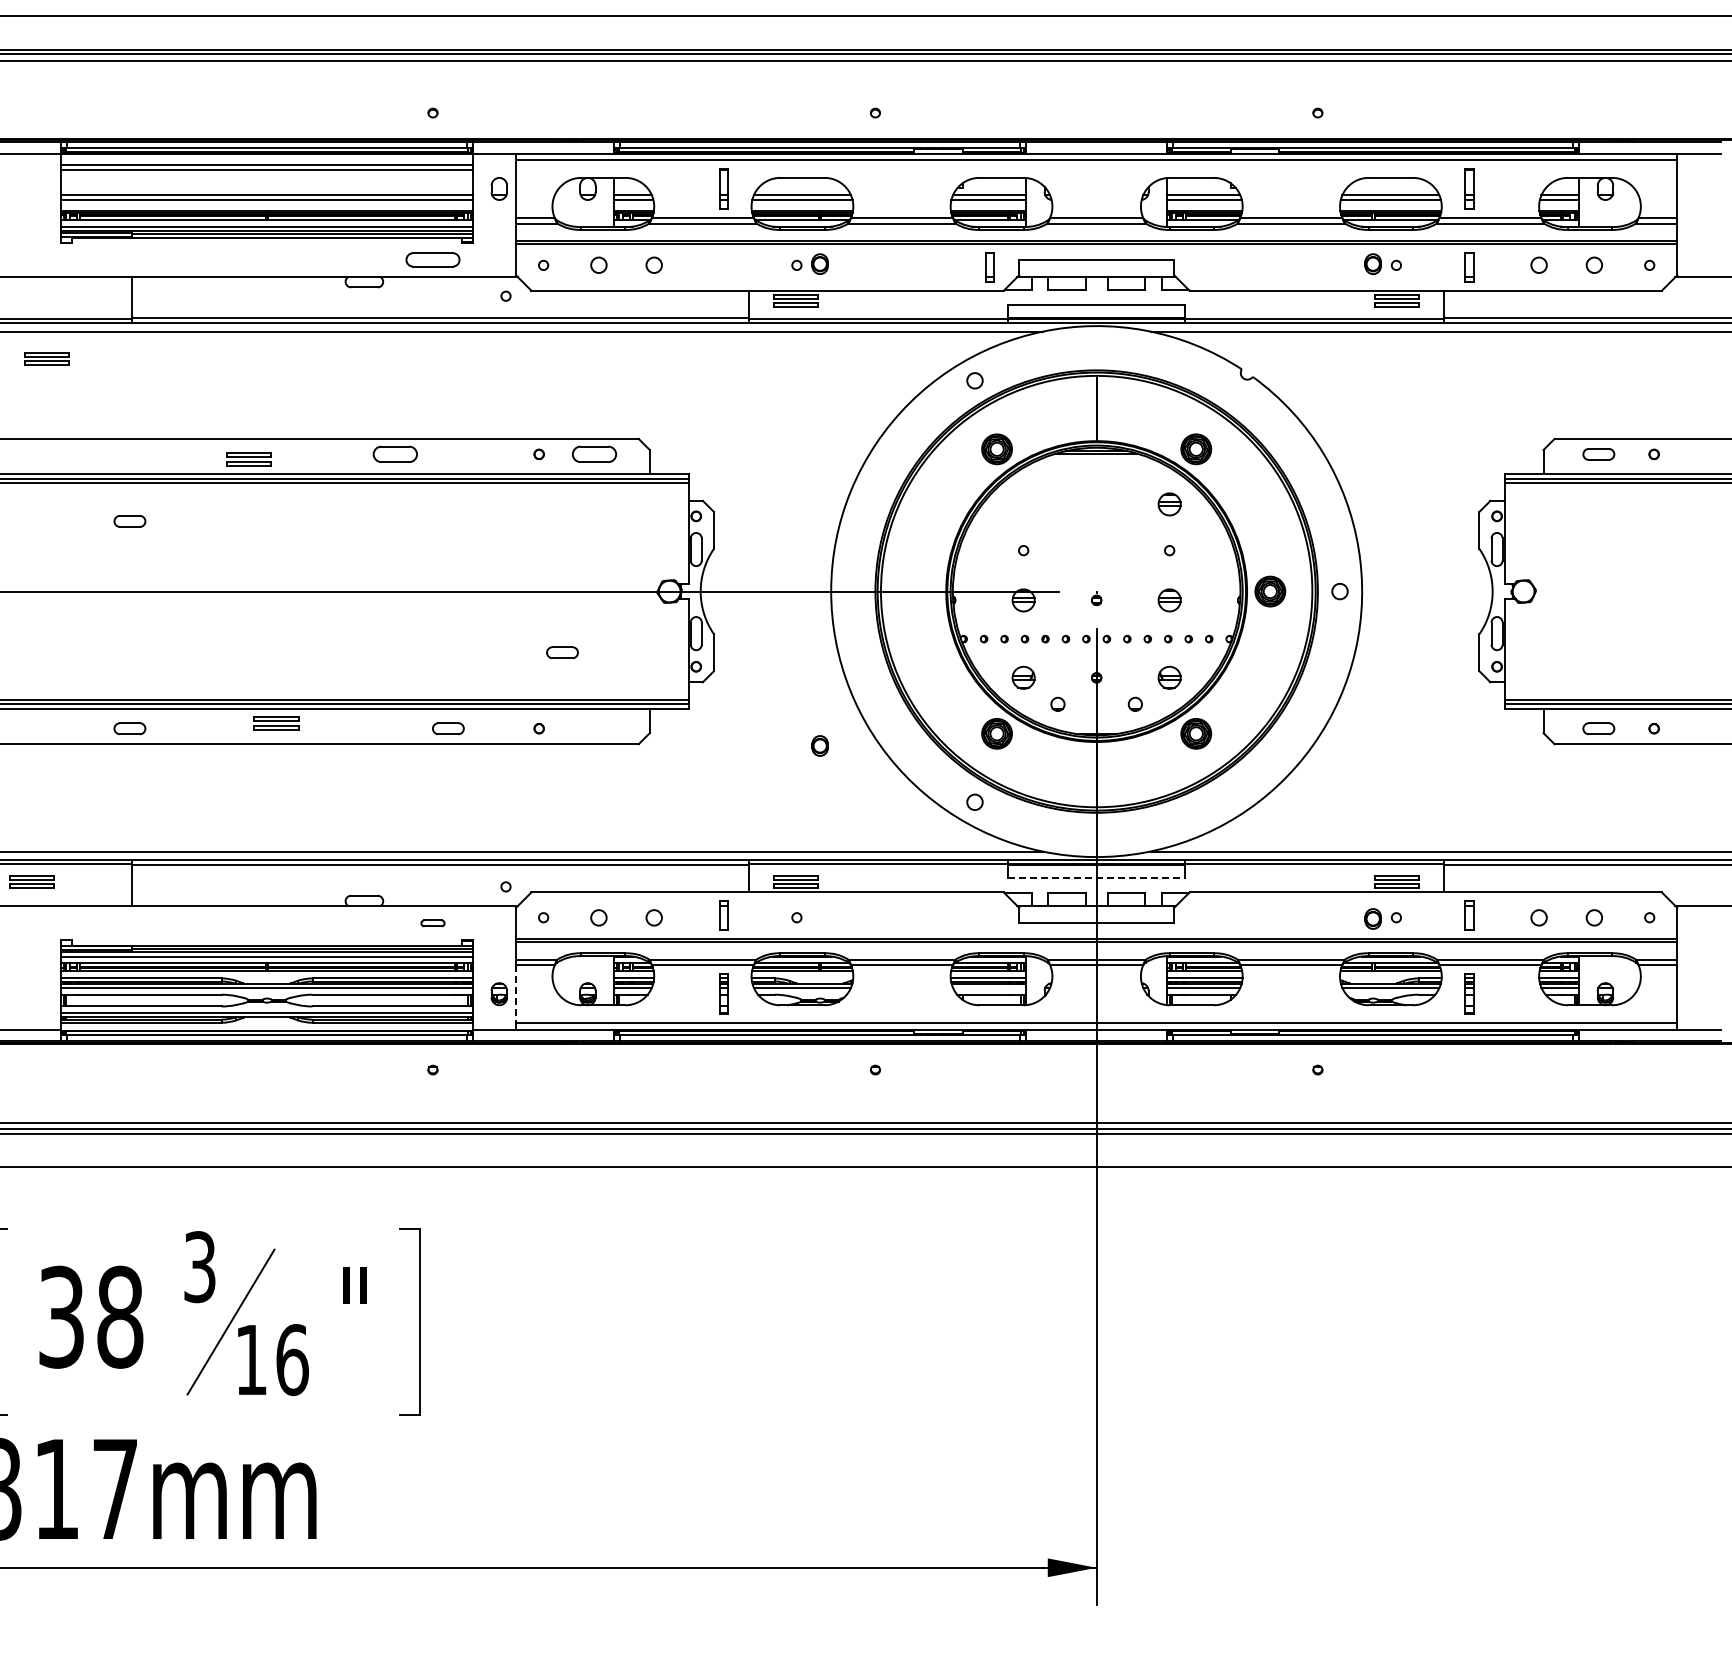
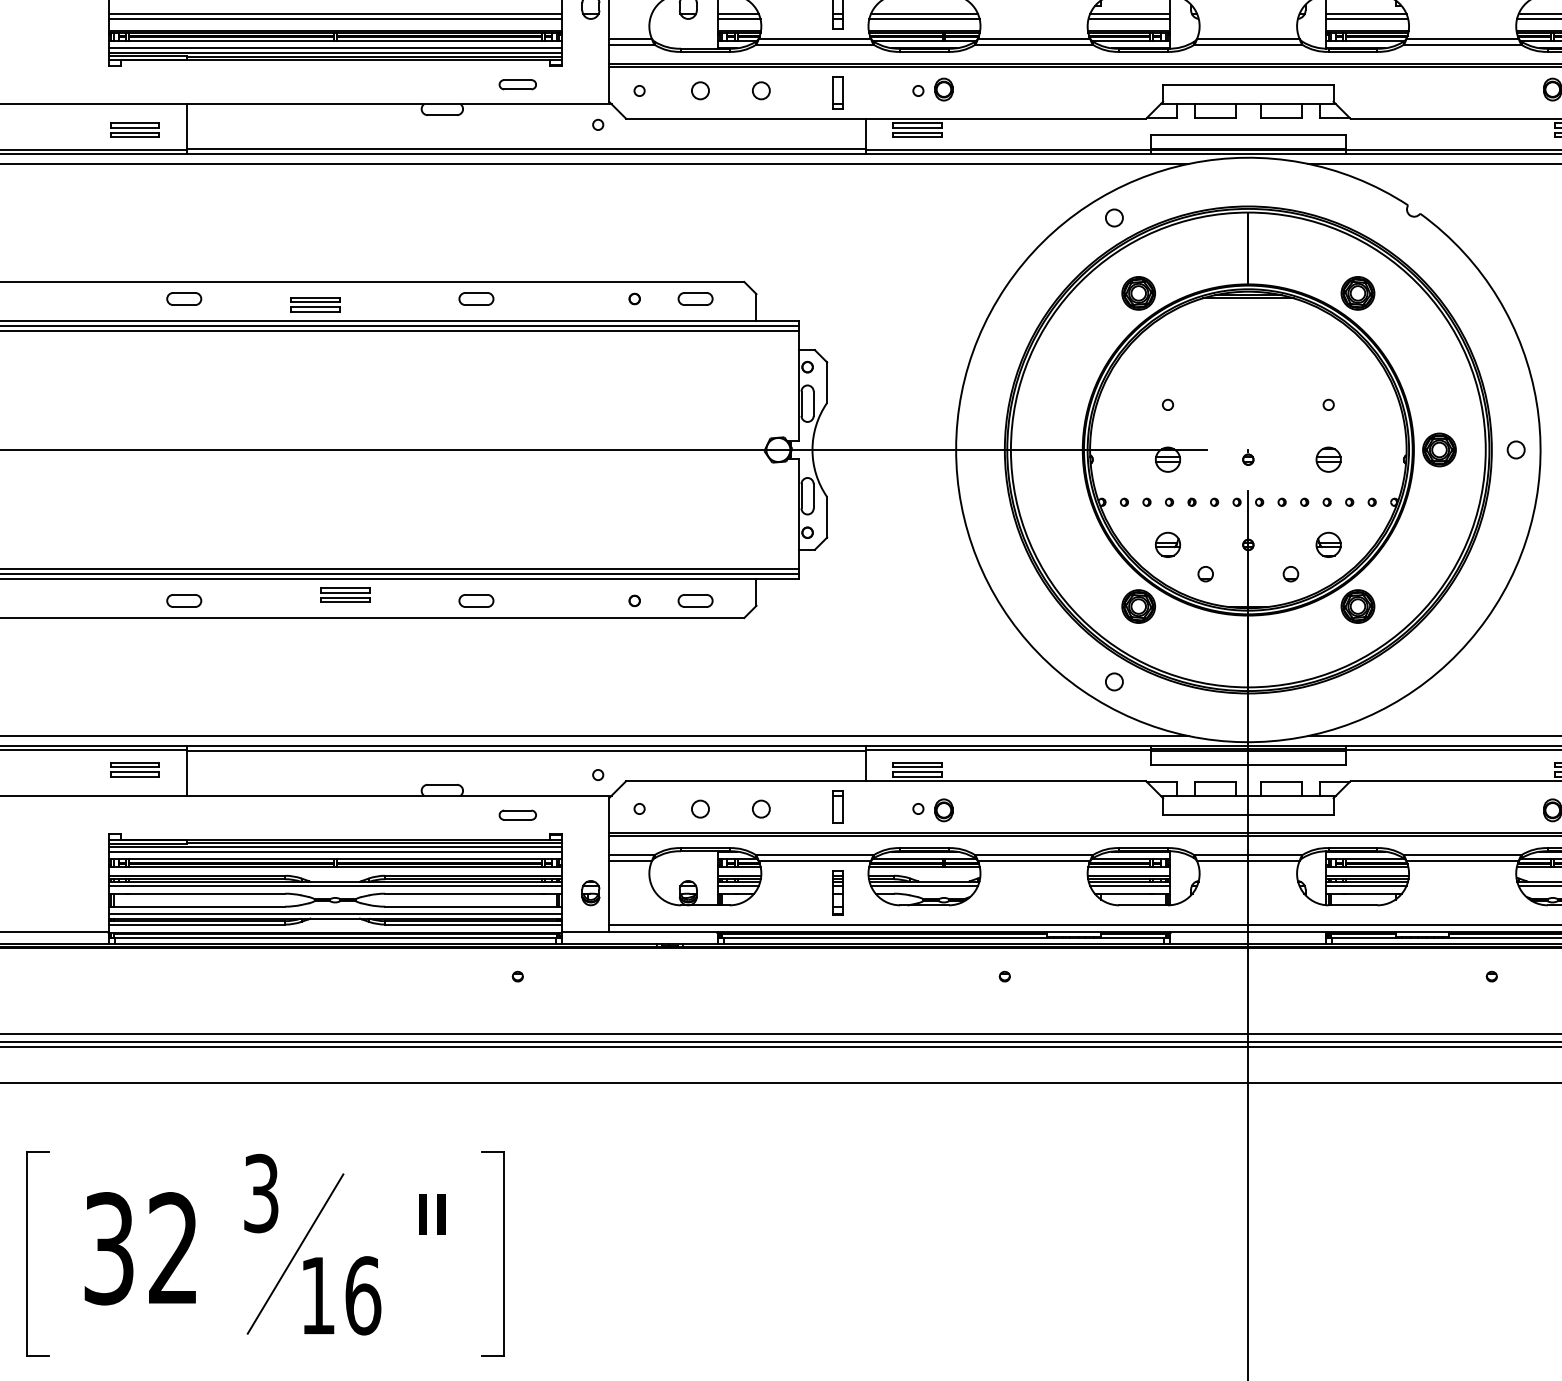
part: (432, 259) -> (517, 84), size x0.62
part: (989, 267) -> (837, 93), moved
part: (46, 358) -> (134, 129), moved
part: (395, 454) -> (476, 299), size x0.71
part: (594, 454) -> (695, 299), size x0.71
part: (1169, 504) -> (1328, 354), removed
part: (129, 521) -> (183, 299), moved
part: (562, 652) -> (695, 600), moved
part: (448, 728) -> (476, 600), moved
part: (819, 745) -> (943, 809), moved
line: (1097, 878) -> (1249, 765), dashed -> solid
part: (31, 881) -> (134, 769), moved
part: (432, 923) -> (517, 815), size x1.43
line: (988, 987) -> (1129, 885), added
line: (515, 994) -> (608, 893), dashed -> solid
text: (120, 1316) -> (173, 1247), 38 -> 32

